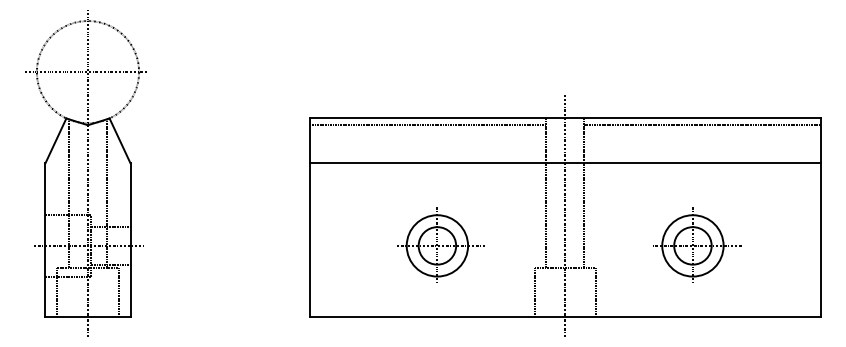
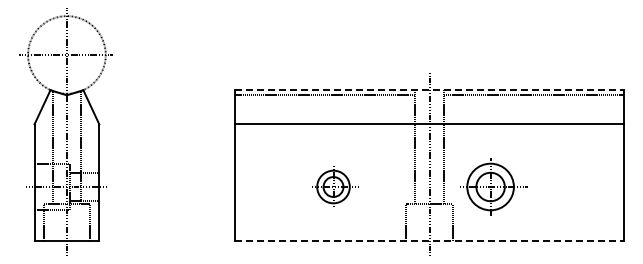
line: (566, 118) -> (430, 90), solid -> dashed
part: (441, 245) -> (335, 186), size x0.7
part: (696, 245) -> (493, 186), moved
line: (566, 317) -> (430, 241), solid -> dashed

